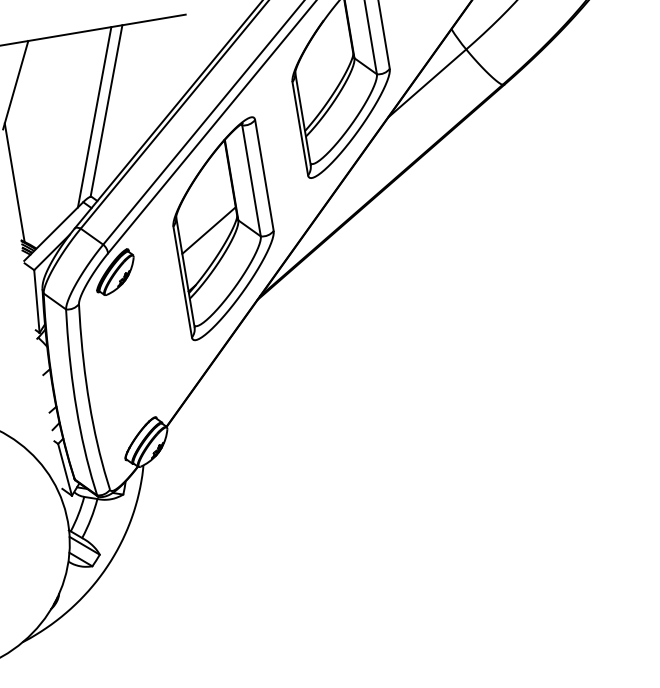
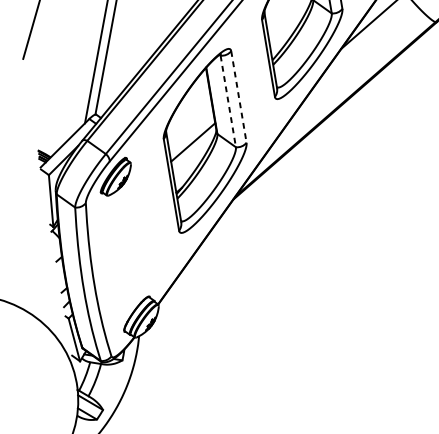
line: (264, 175) -> (238, 96), solid -> dashed
line: (251, 181) -> (228, 101), solid -> dashed
line: (14, 182) -> (32, 102), removed

